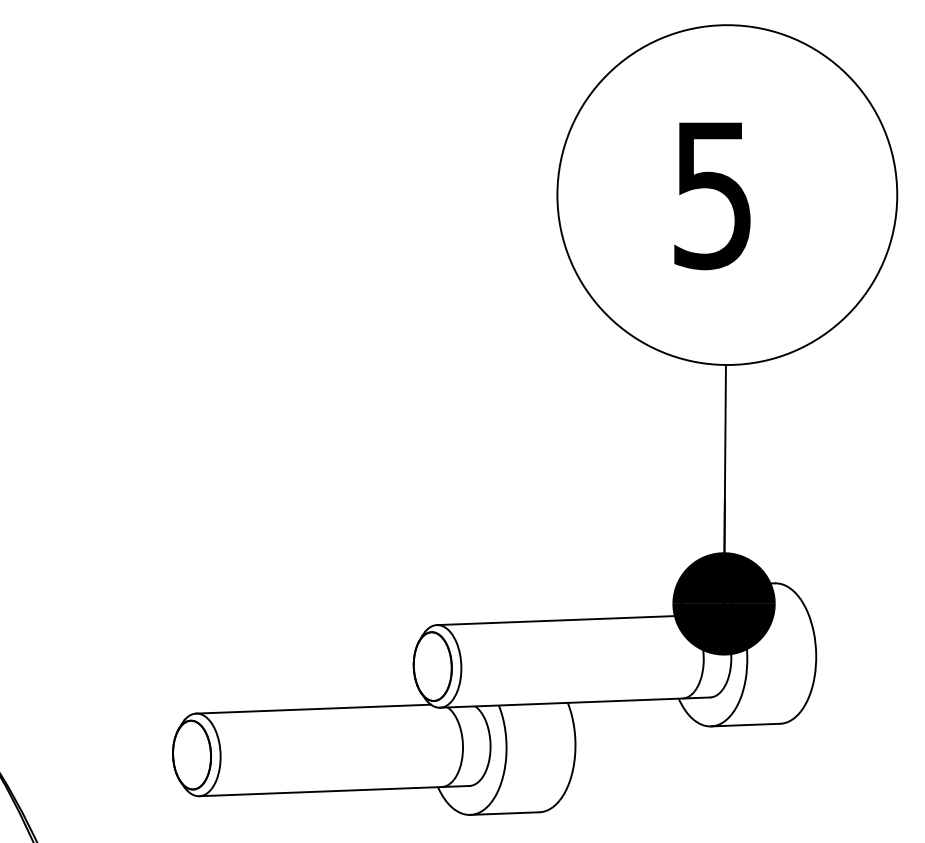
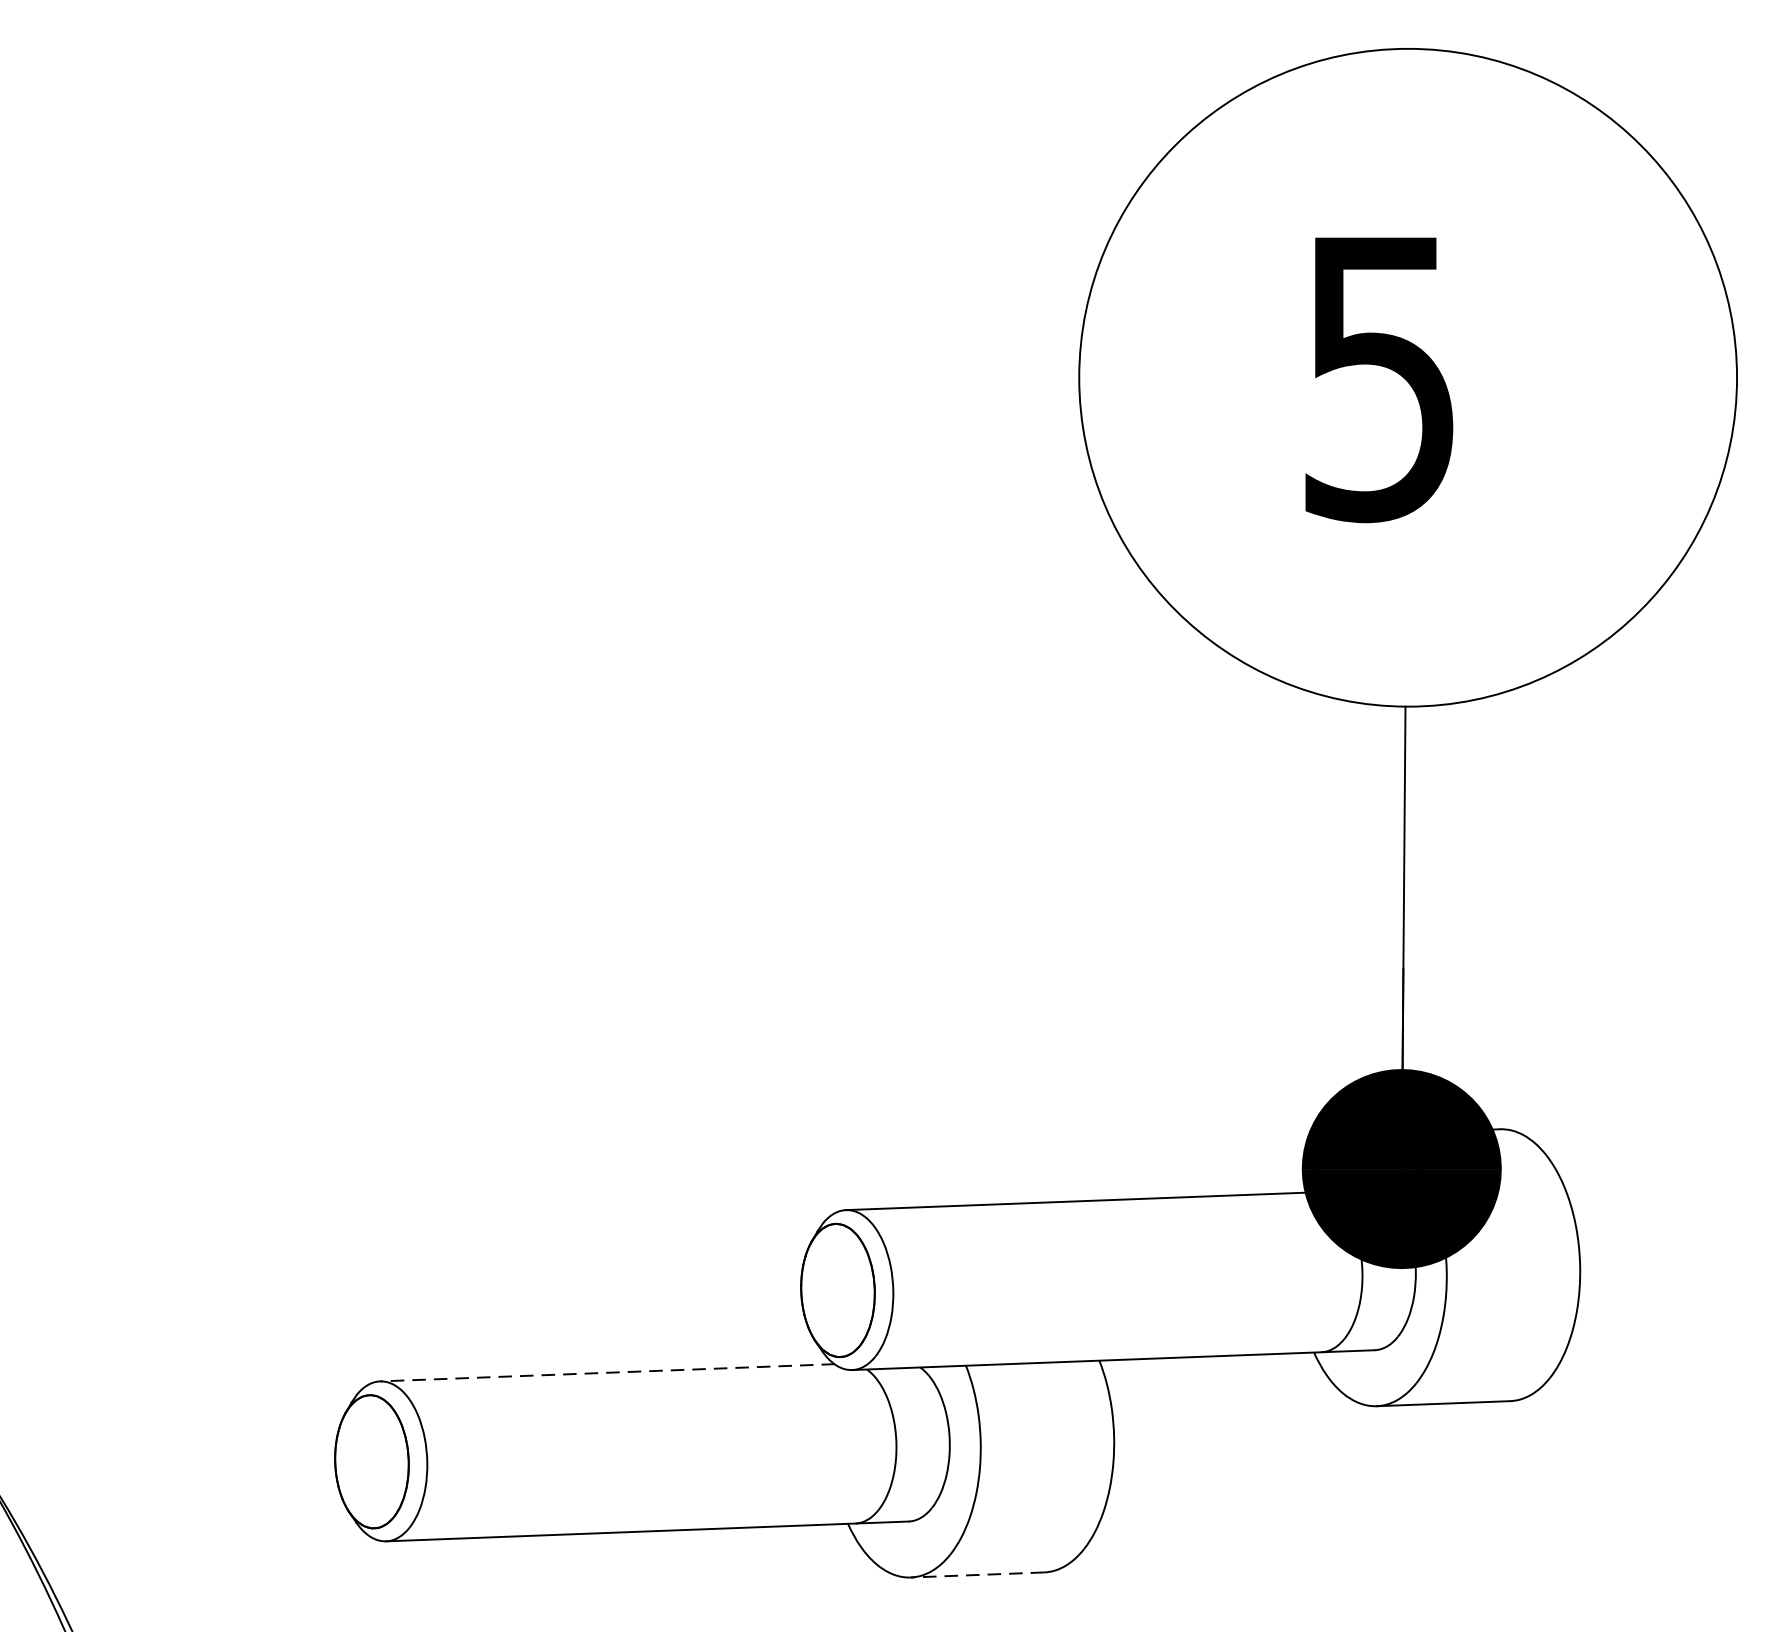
line: (313, 709) -> (607, 1373), solid -> dashed
line: (504, 813) -> (976, 1574), solid -> dashed

